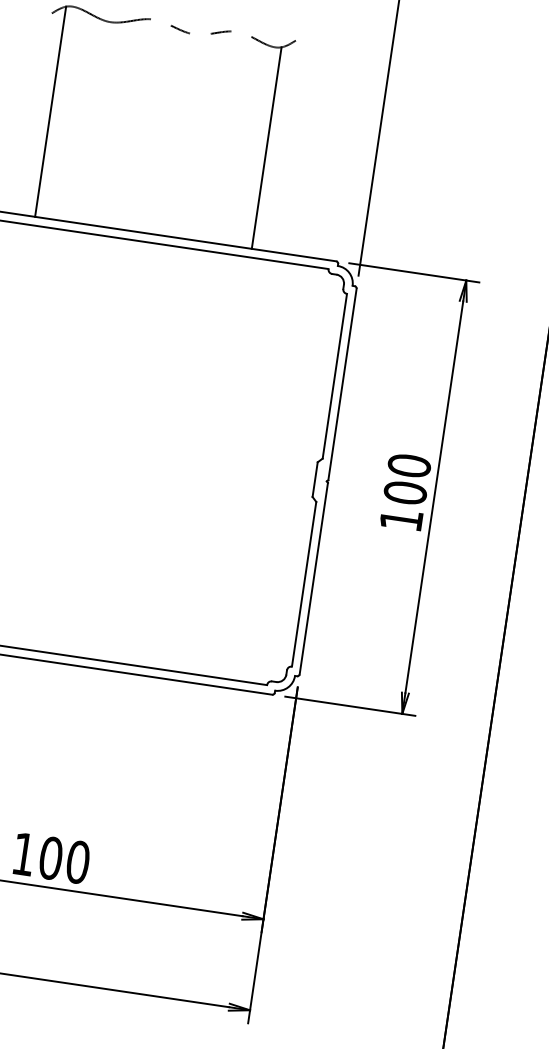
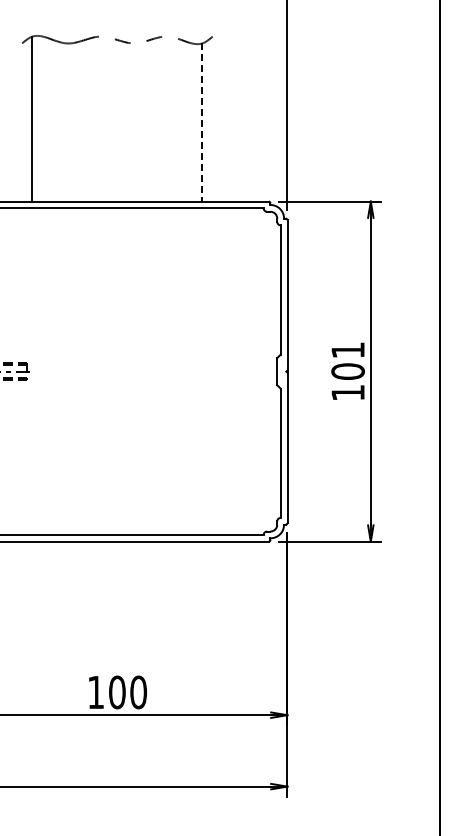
line: (266, 149) -> (202, 123), solid -> dashed
text: (408, 465) -> (347, 350), 100 -> 101

